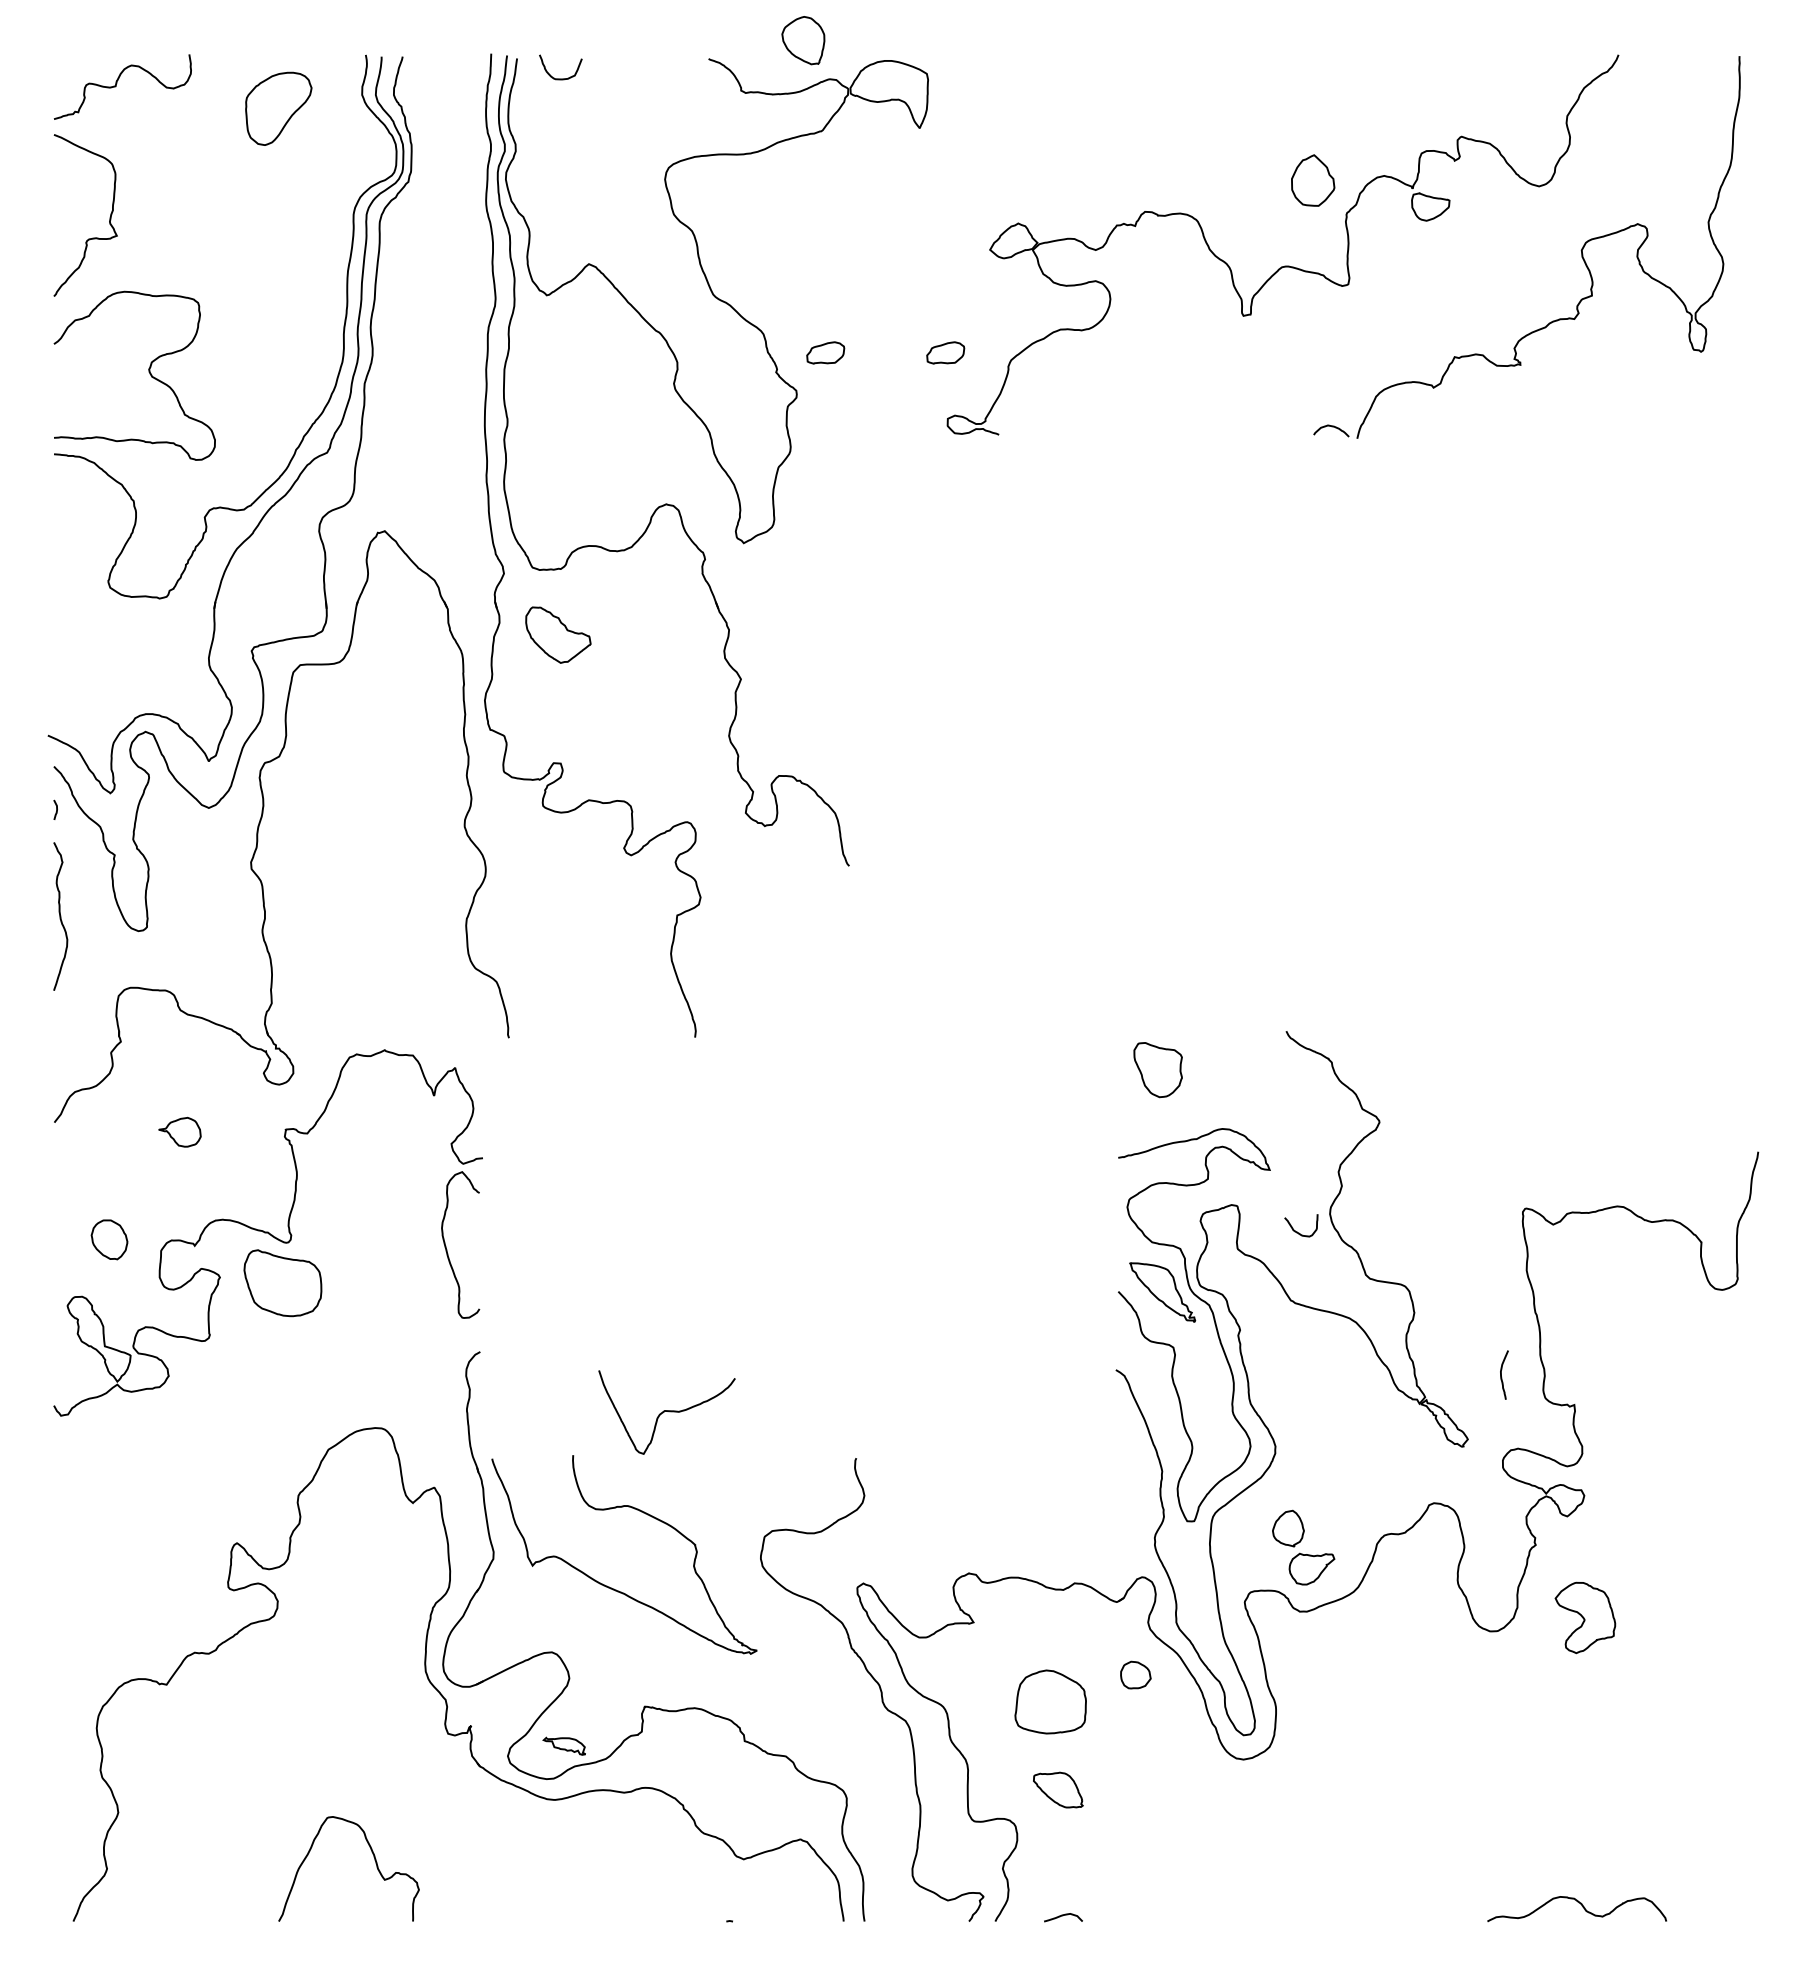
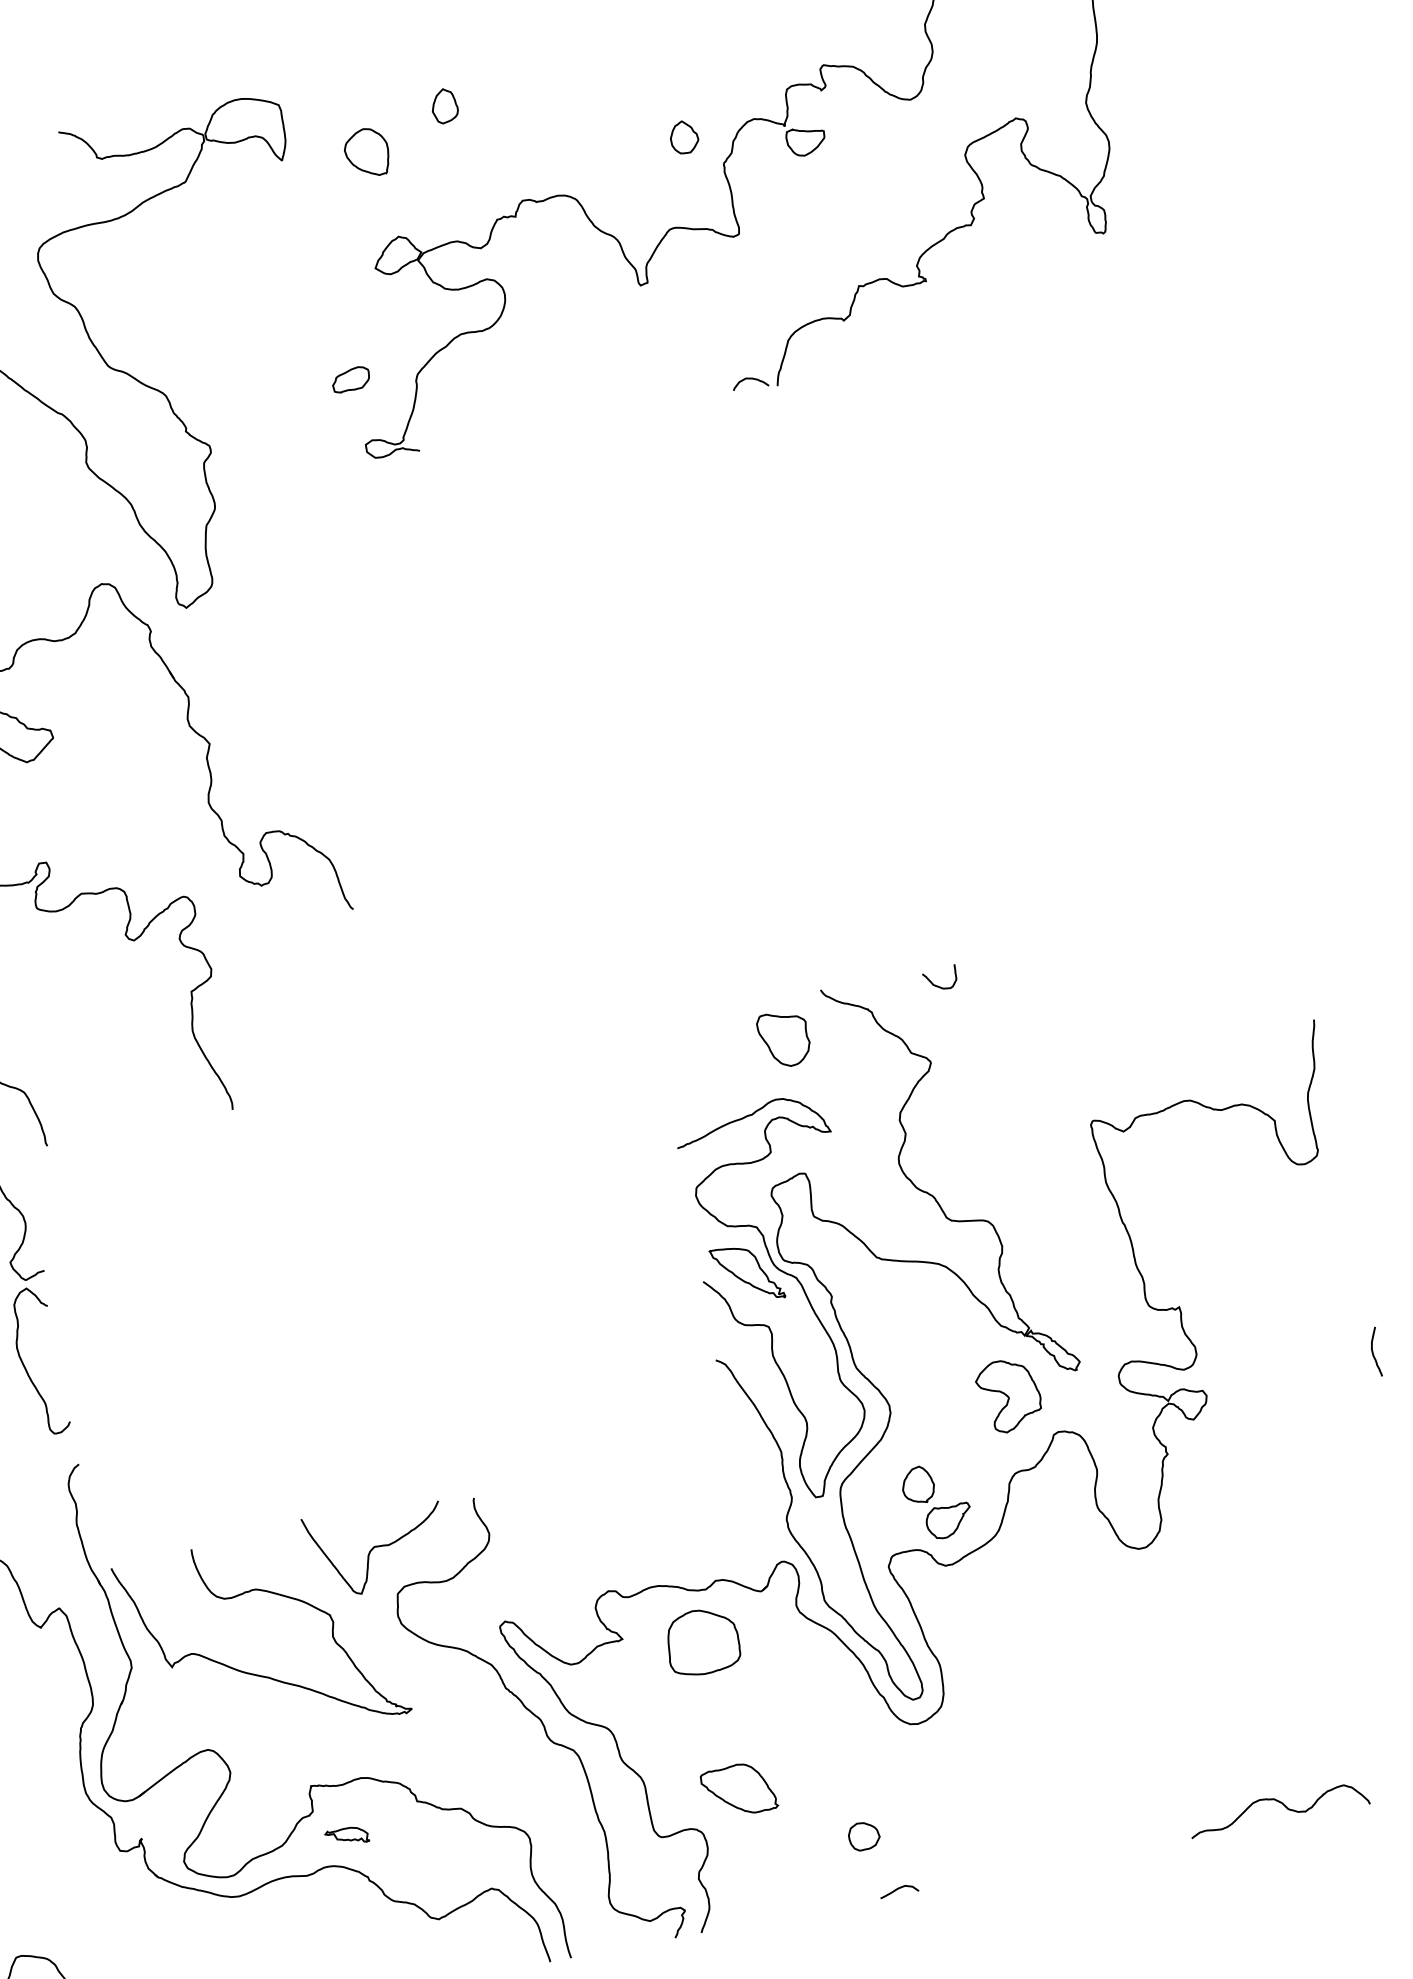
part: (803, 40) -> (367, 152), moved
part: (1086, 105) -> (443, 106), added
part: (1313, 180) -> (684, 137), size x0.62
part: (825, 352) -> (231, 402), removed
part: (1157, 1070) -> (783, 1039), moved
curve: (1297, 1231) -> (937, 985), moved
curve: (1501, 1374) -> (1373, 1352), moved
curve: (666, 1411) -> (376, 1547), moved
part: (1585, 1617) -> (1009, 1395), moved
part: (1135, 1674) -> (863, 1835), moved
part: (1050, 1701) -> (702, 1641), moved
part: (563, 1745) -> (346, 1836), moved
part: (1058, 1789) -> (739, 1789), size x1.43
curve: (1062, 1916) -> (897, 1889), moved

